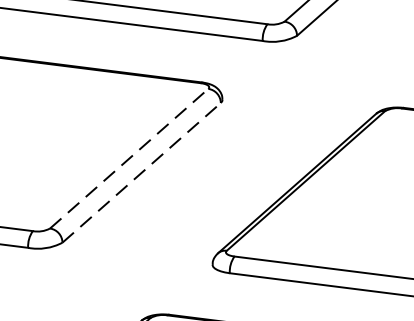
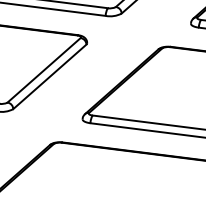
line: (130, 159) -> (44, 70), dashed -> solid
line: (140, 172) -> (49, 76), dashed -> solid

